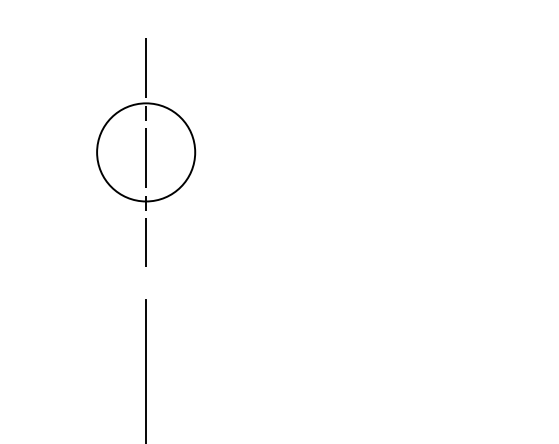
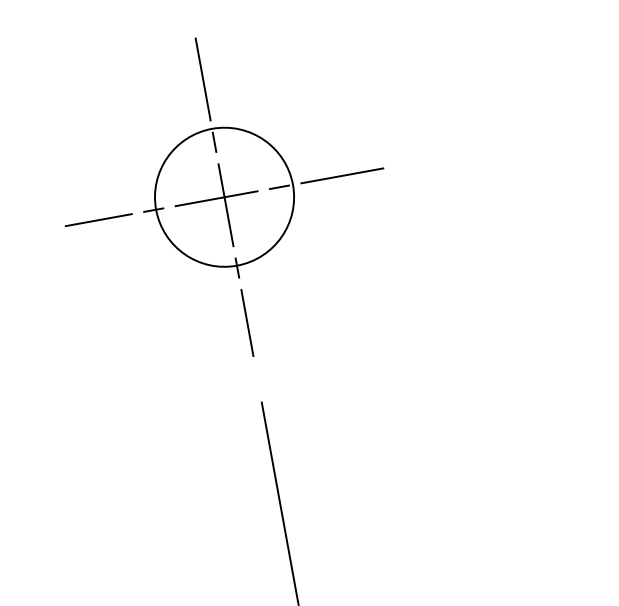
line: (145, 152) -> (223, 197), added

